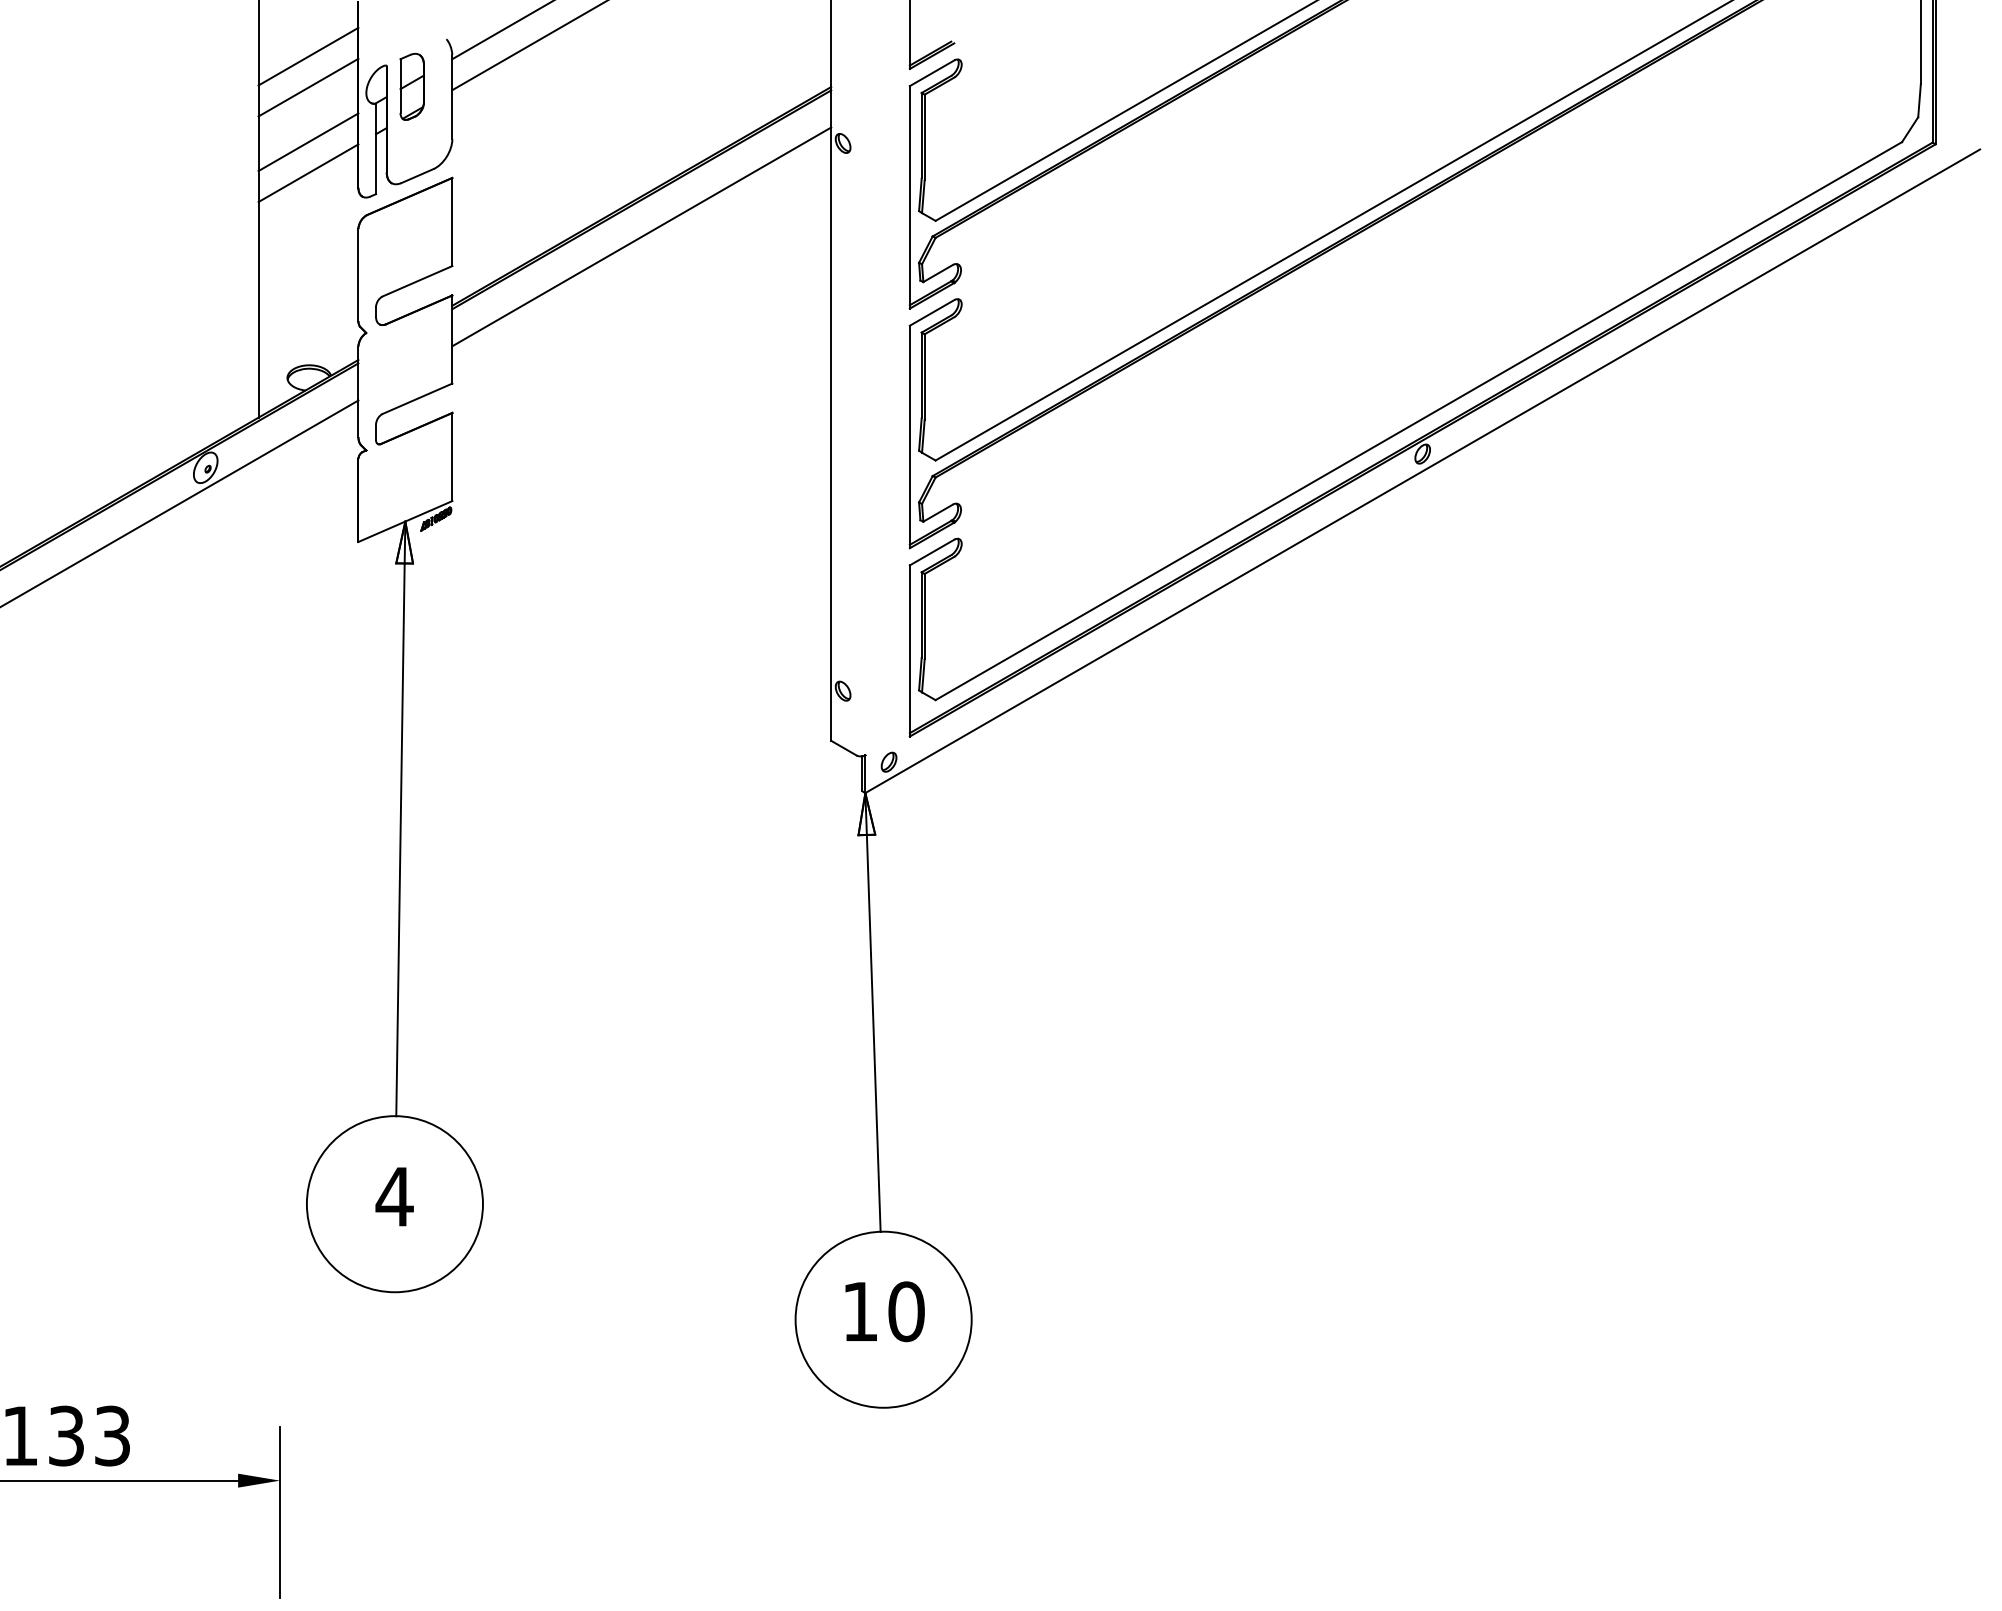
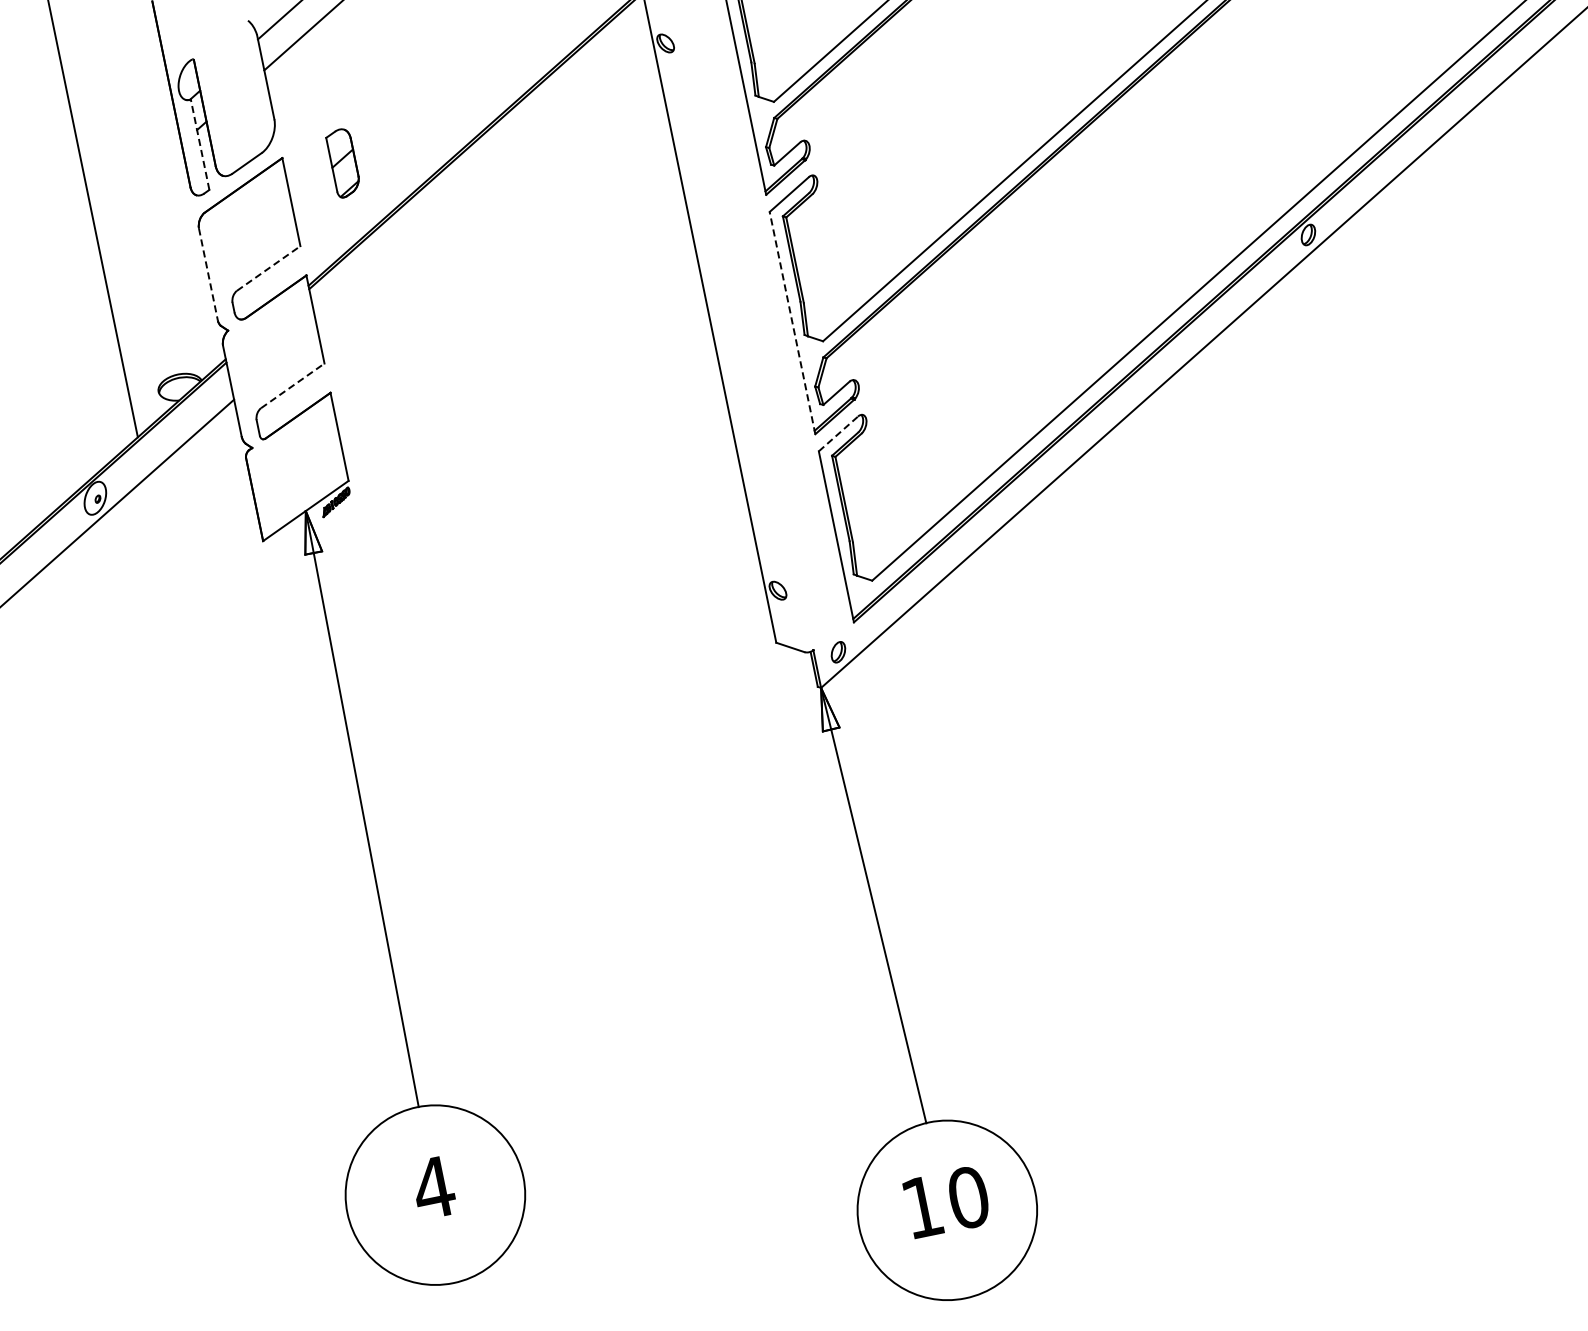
line: (308, 56) -> (113, 66), removed
part: (411, 86) -> (342, 162), moved
line: (308, 87) -> (120, 97), removed
line: (308, 142) -> (131, 152), removed
line: (376, 148) -> (200, 144), solid -> dashed
line: (308, 173) -> (137, 183), removed
line: (641, 236) -> (483, 177), removed
line: (358, 275) -> (208, 274), solid -> dashed
line: (417, 281) -> (268, 268), solid -> dashed
line: (417, 398) -> (292, 385), solid -> dashed
line: (909, 436) -> (792, 322), solid -> dashed
line: (932, 552) -> (838, 433), solid -> dashed

